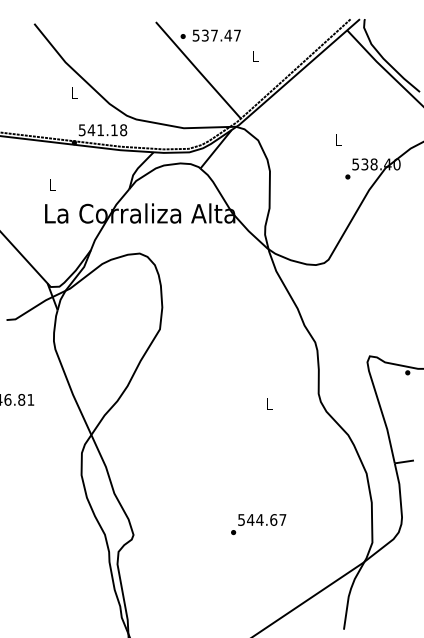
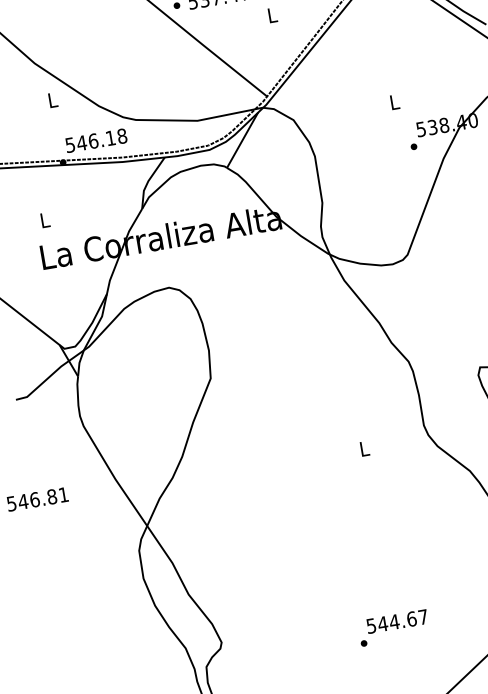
text: (100, 130) -> (93, 141), 541.18 -> 546.18
text: (258, 524) -> (393, 628), moved

